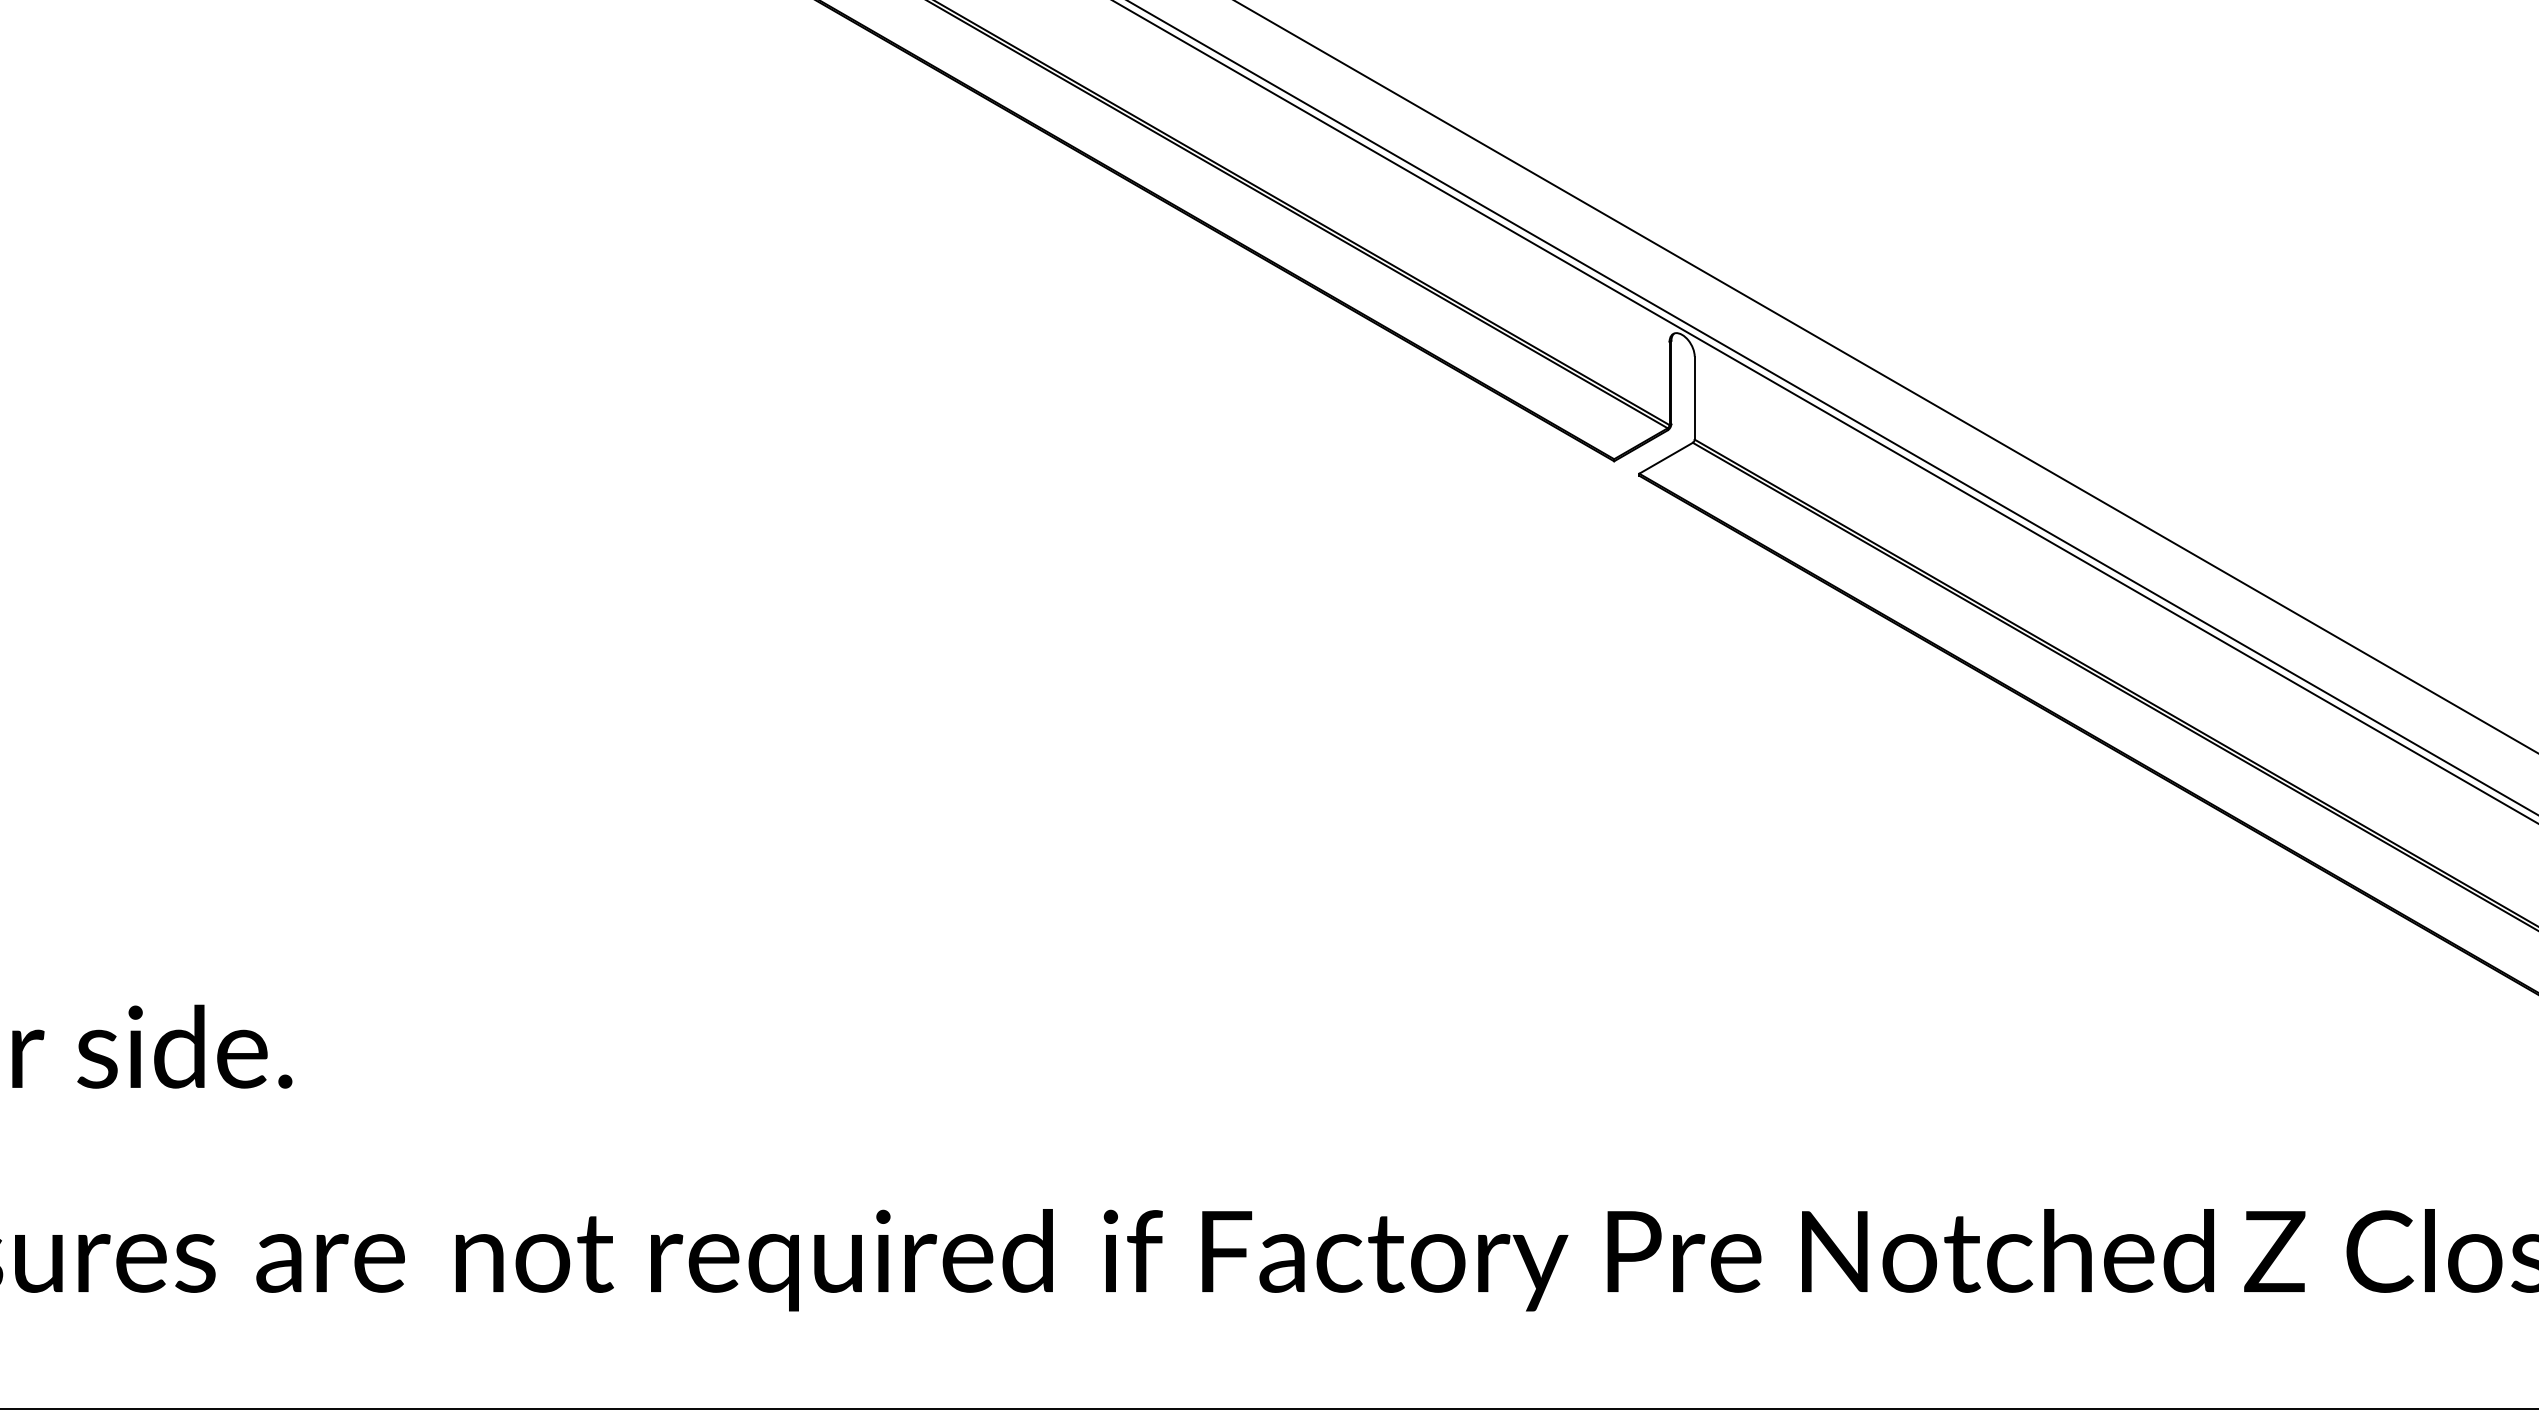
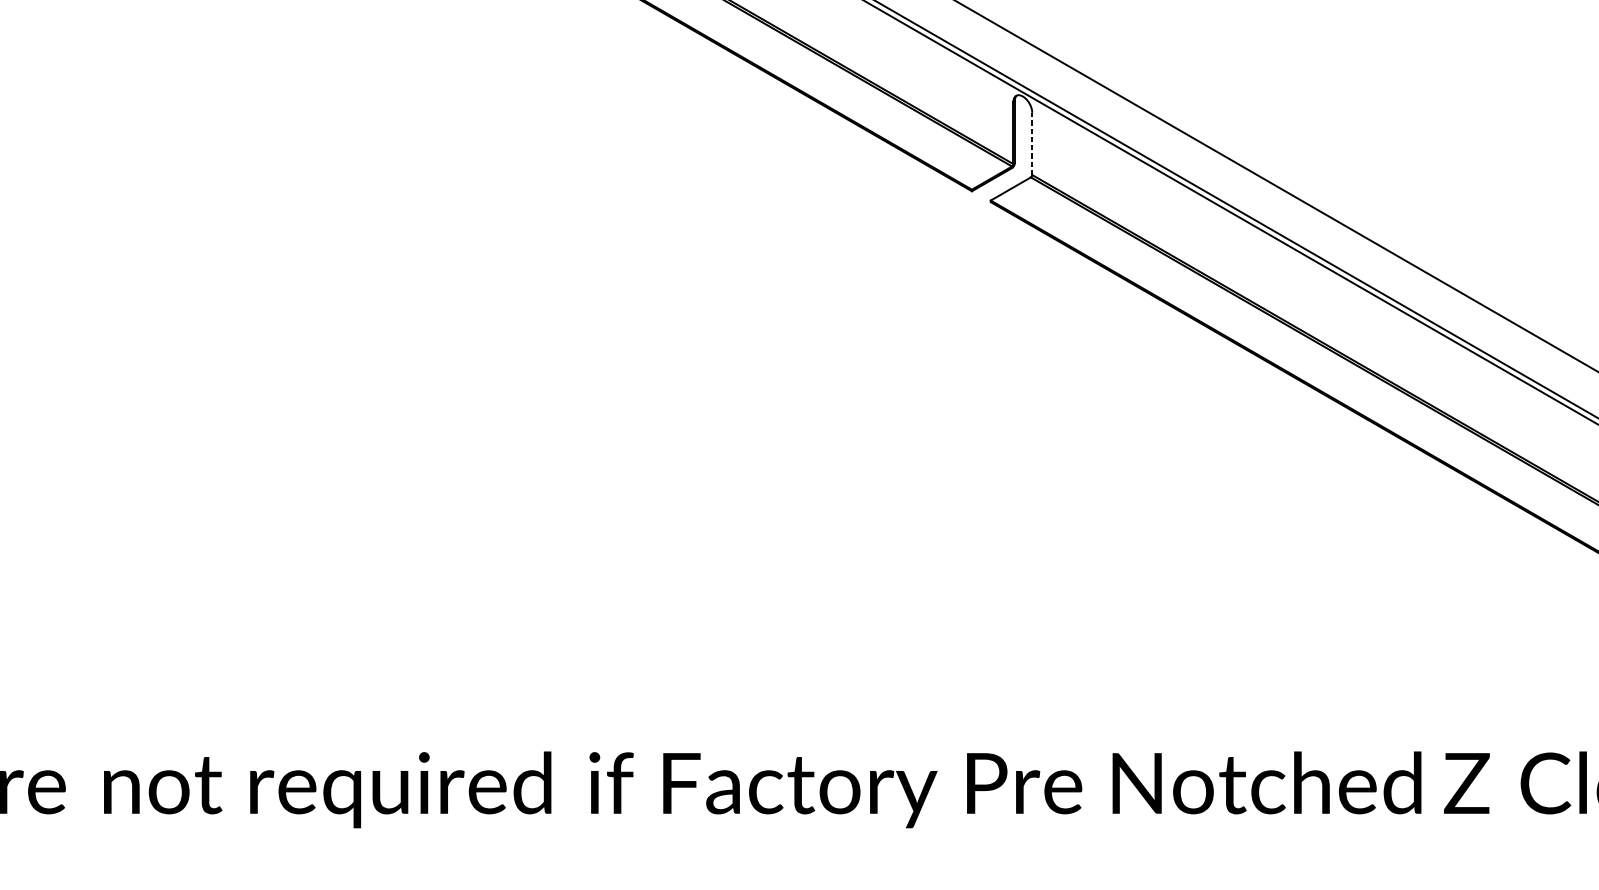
line: (1694, 398) -> (1032, 144), solid -> dashed

